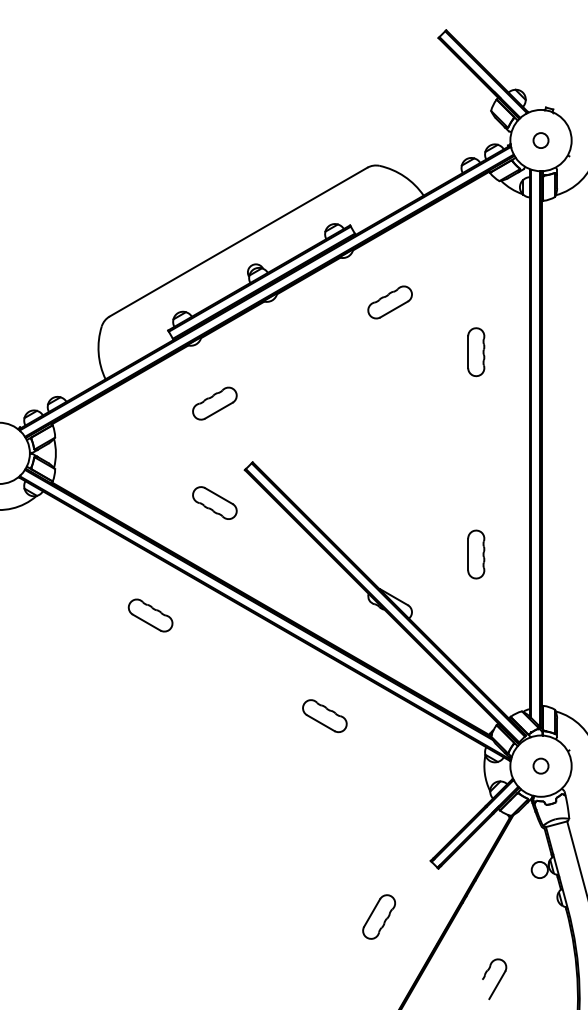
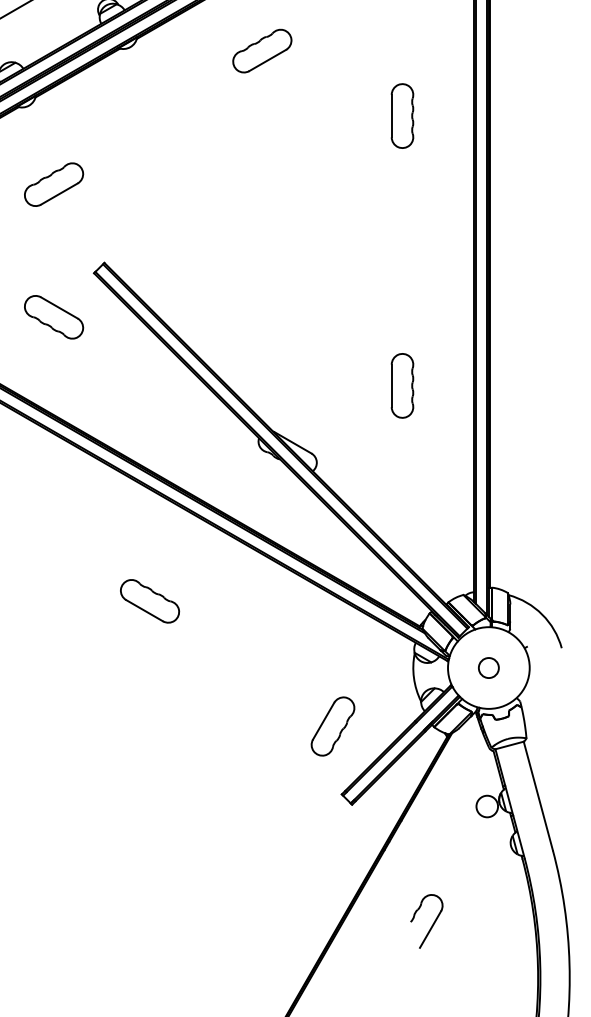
part: (389, 302) -> (261, 51), moved
part: (324, 716) -> (149, 601), moved
part: (378, 916) -> (332, 725), moved
part: (494, 979) -> (426, 921), moved

